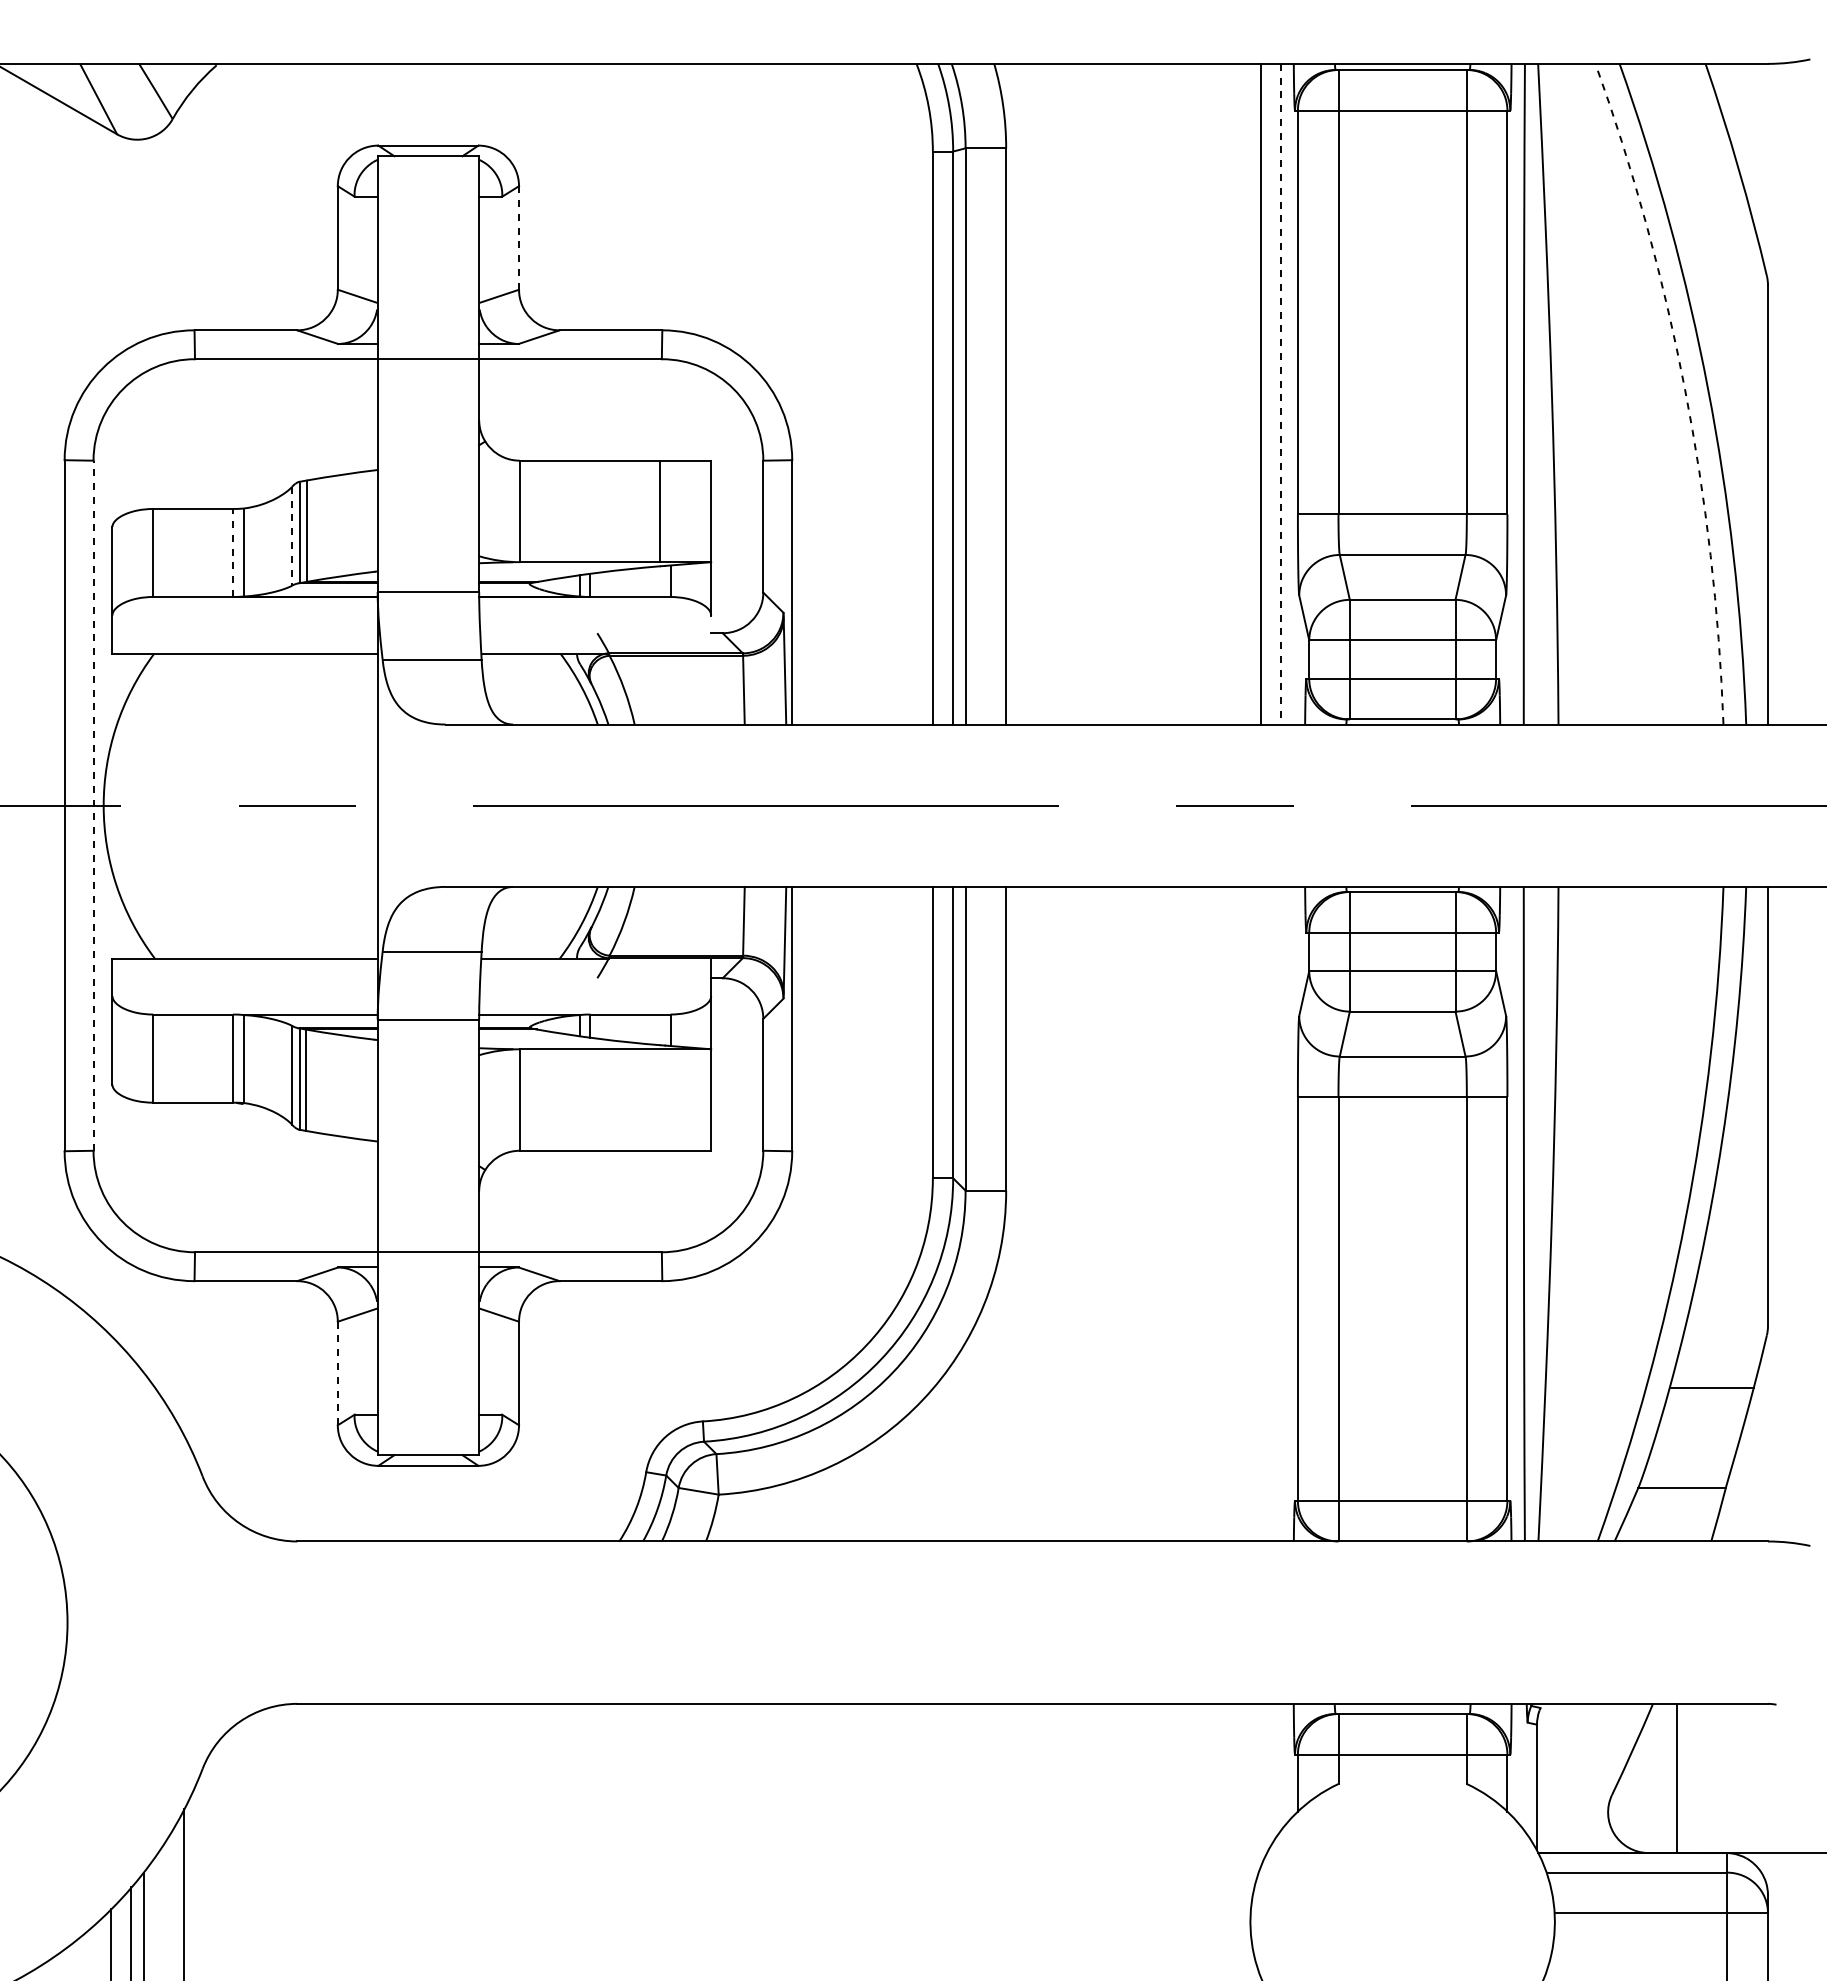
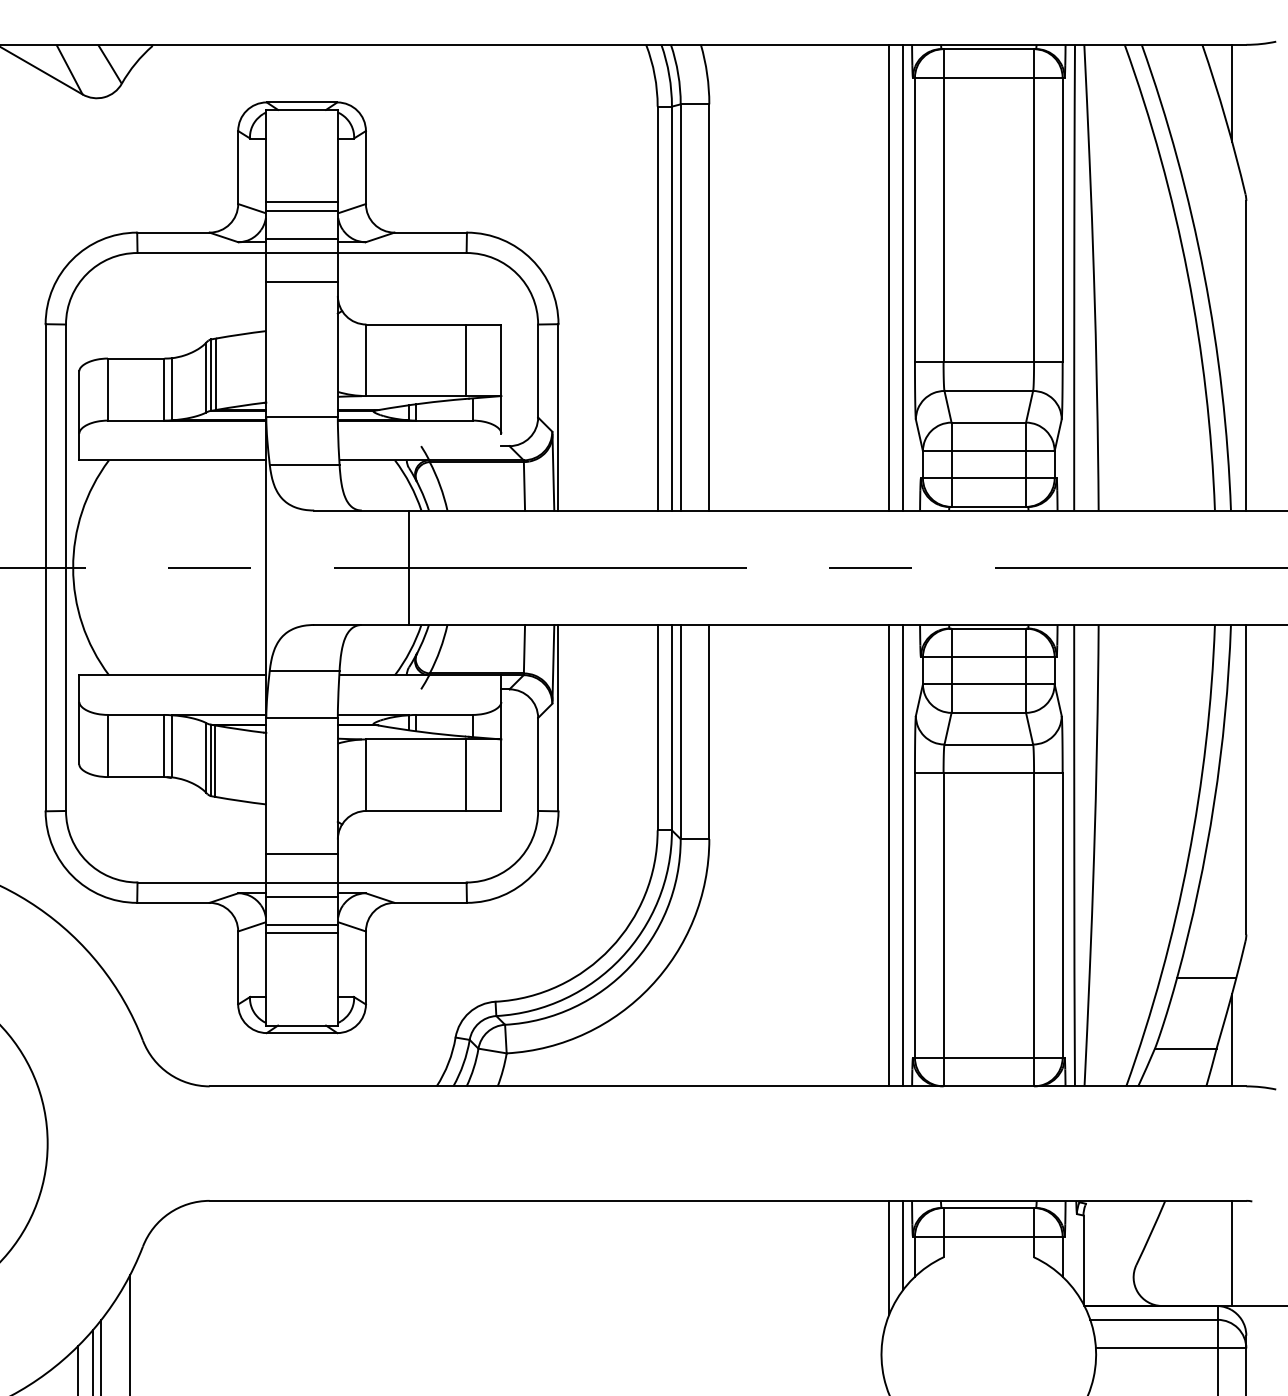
line: (1747, 132) -> (1231, 93), added
line: (519, 237) -> (366, 167), dashed -> solid
line: (428, 286) -> (302, 201), added
line: (428, 298) -> (302, 210), added
line: (428, 338) -> (302, 238), added
arc: (1684, 388) -> (1187, 273), dashed -> solid
line: (1281, 394) -> (903, 277), dashed -> solid
line: (428, 399) -> (302, 281), added
line: (292, 536) -> (206, 377), dashed -> solid
line: (233, 552) -> (164, 389), dashed -> solid
line: (93, 805) -> (65, 567), dashed -> solid
line: (580, 805) -> (409, 567), added
line: (660, 1099) -> (465, 774), added
line: (428, 1211) -> (302, 853), added
line: (1260, 1213) -> (888, 855), added
line: (1281, 1213) -> (903, 855), added
line: (428, 1272) -> (302, 896), added
line: (428, 1312) -> (302, 924), added
line: (428, 1324) -> (302, 933), added
line: (337, 1373) -> (237, 967), dashed -> solid
line: (1747, 1475) -> (1231, 1039), added
line: (1281, 1766) -> (903, 1245), added
line: (1676, 1778) -> (1231, 1253), moved
line: (1260, 1784) -> (888, 1257), added

